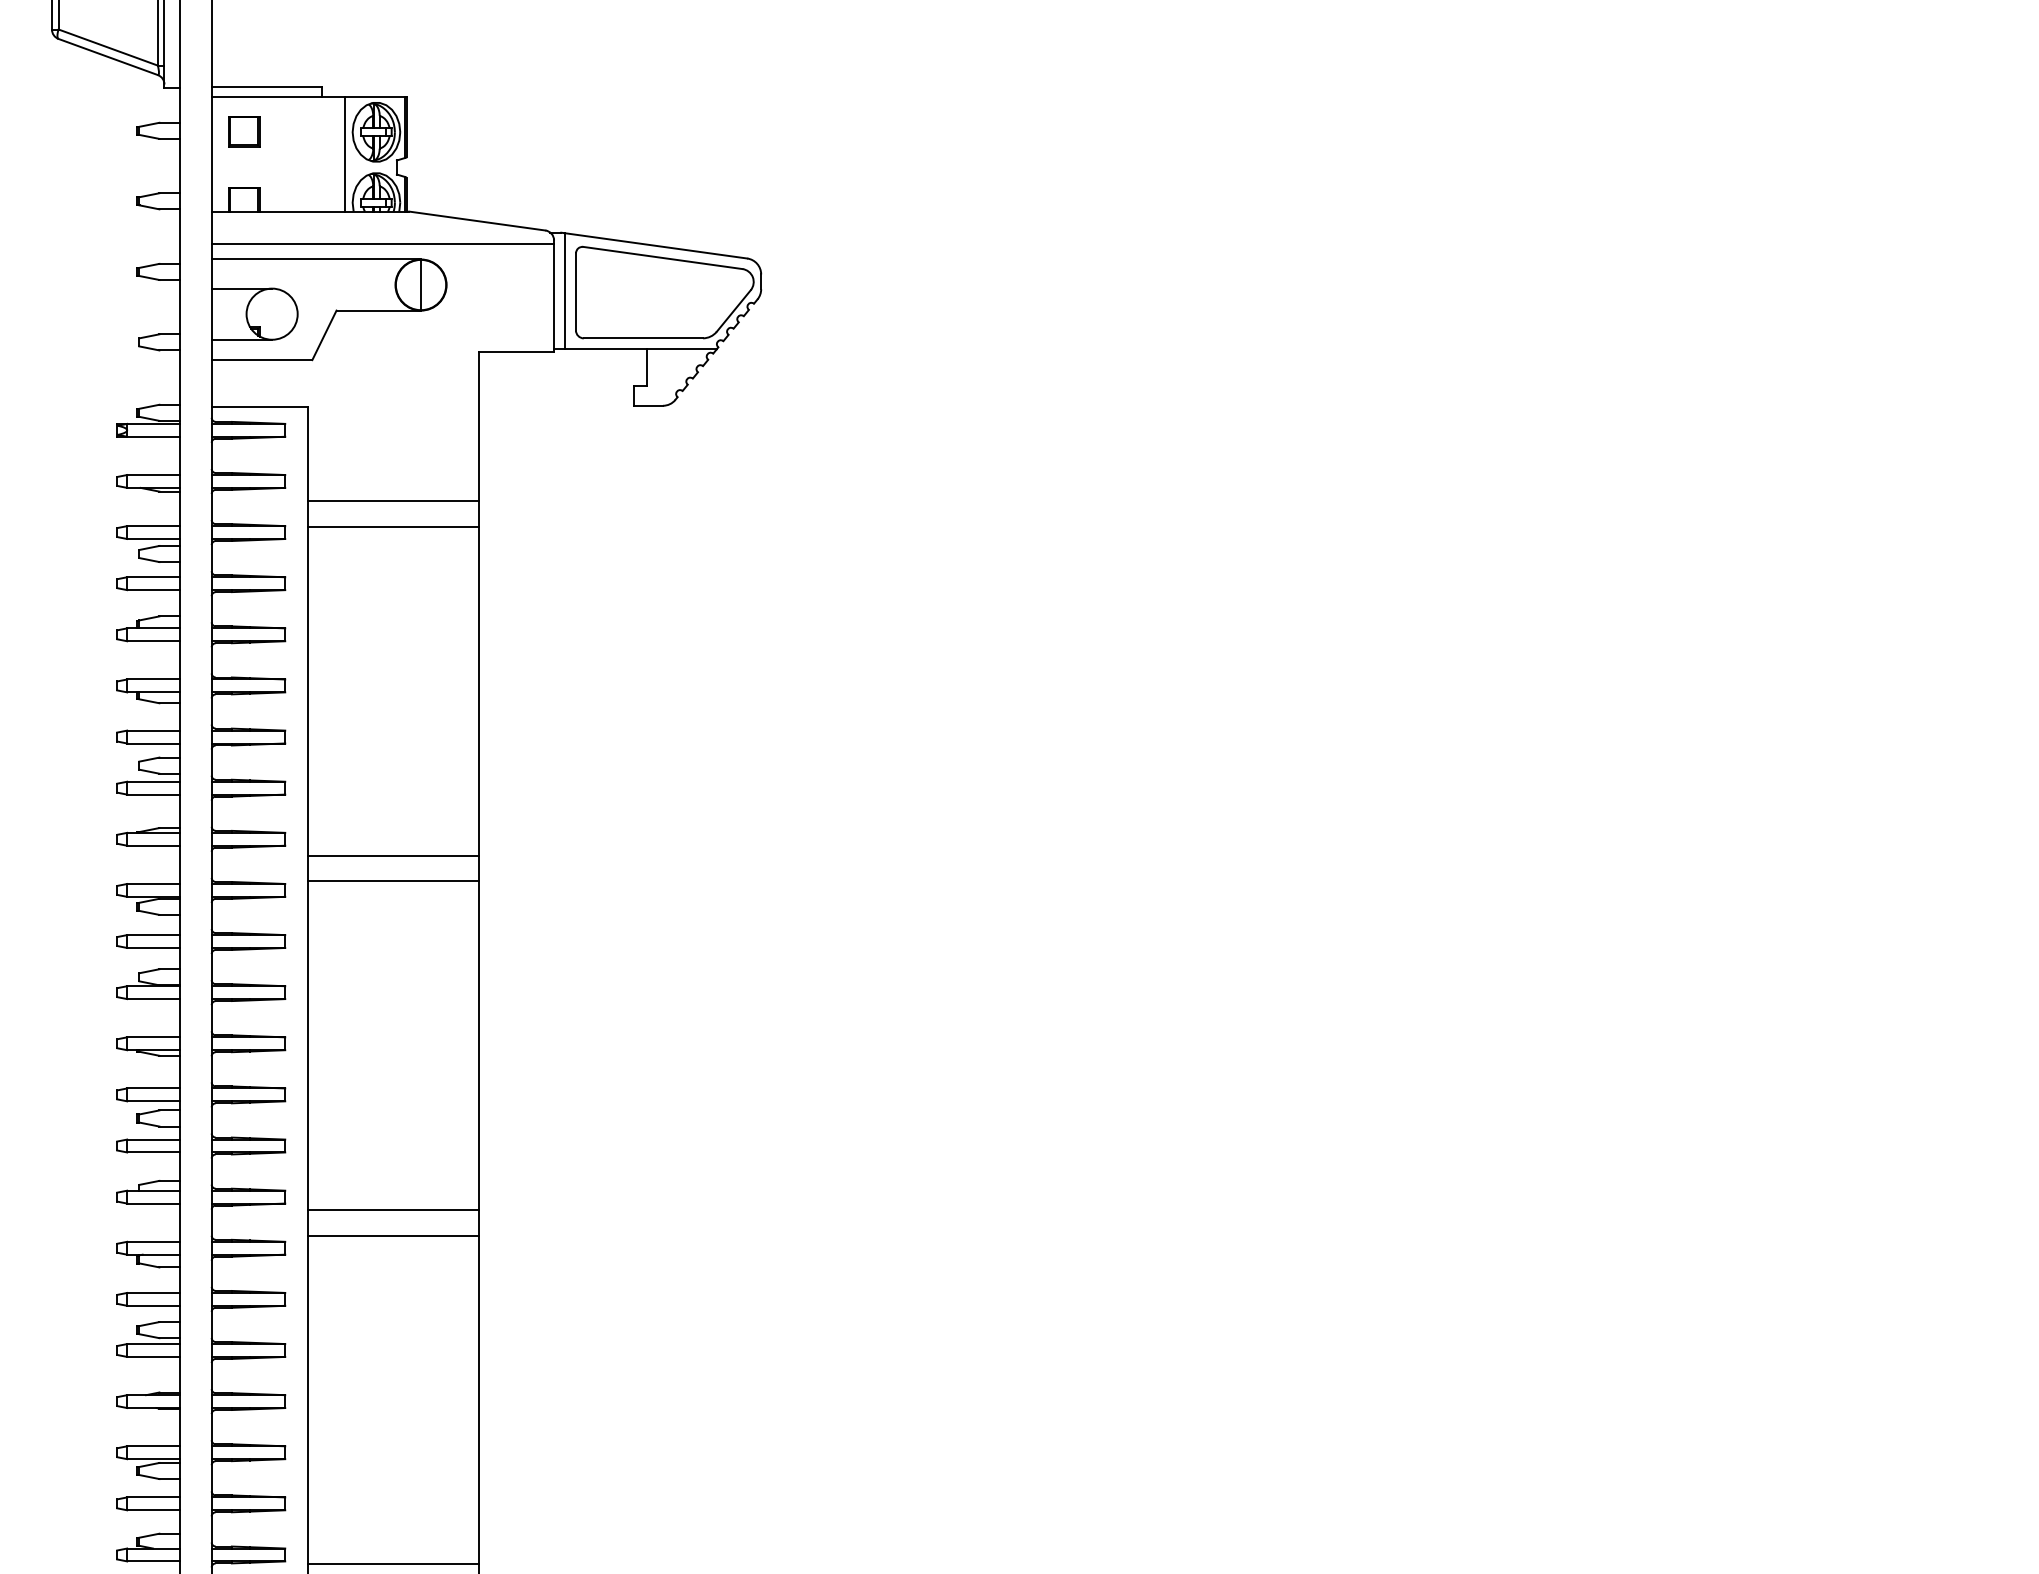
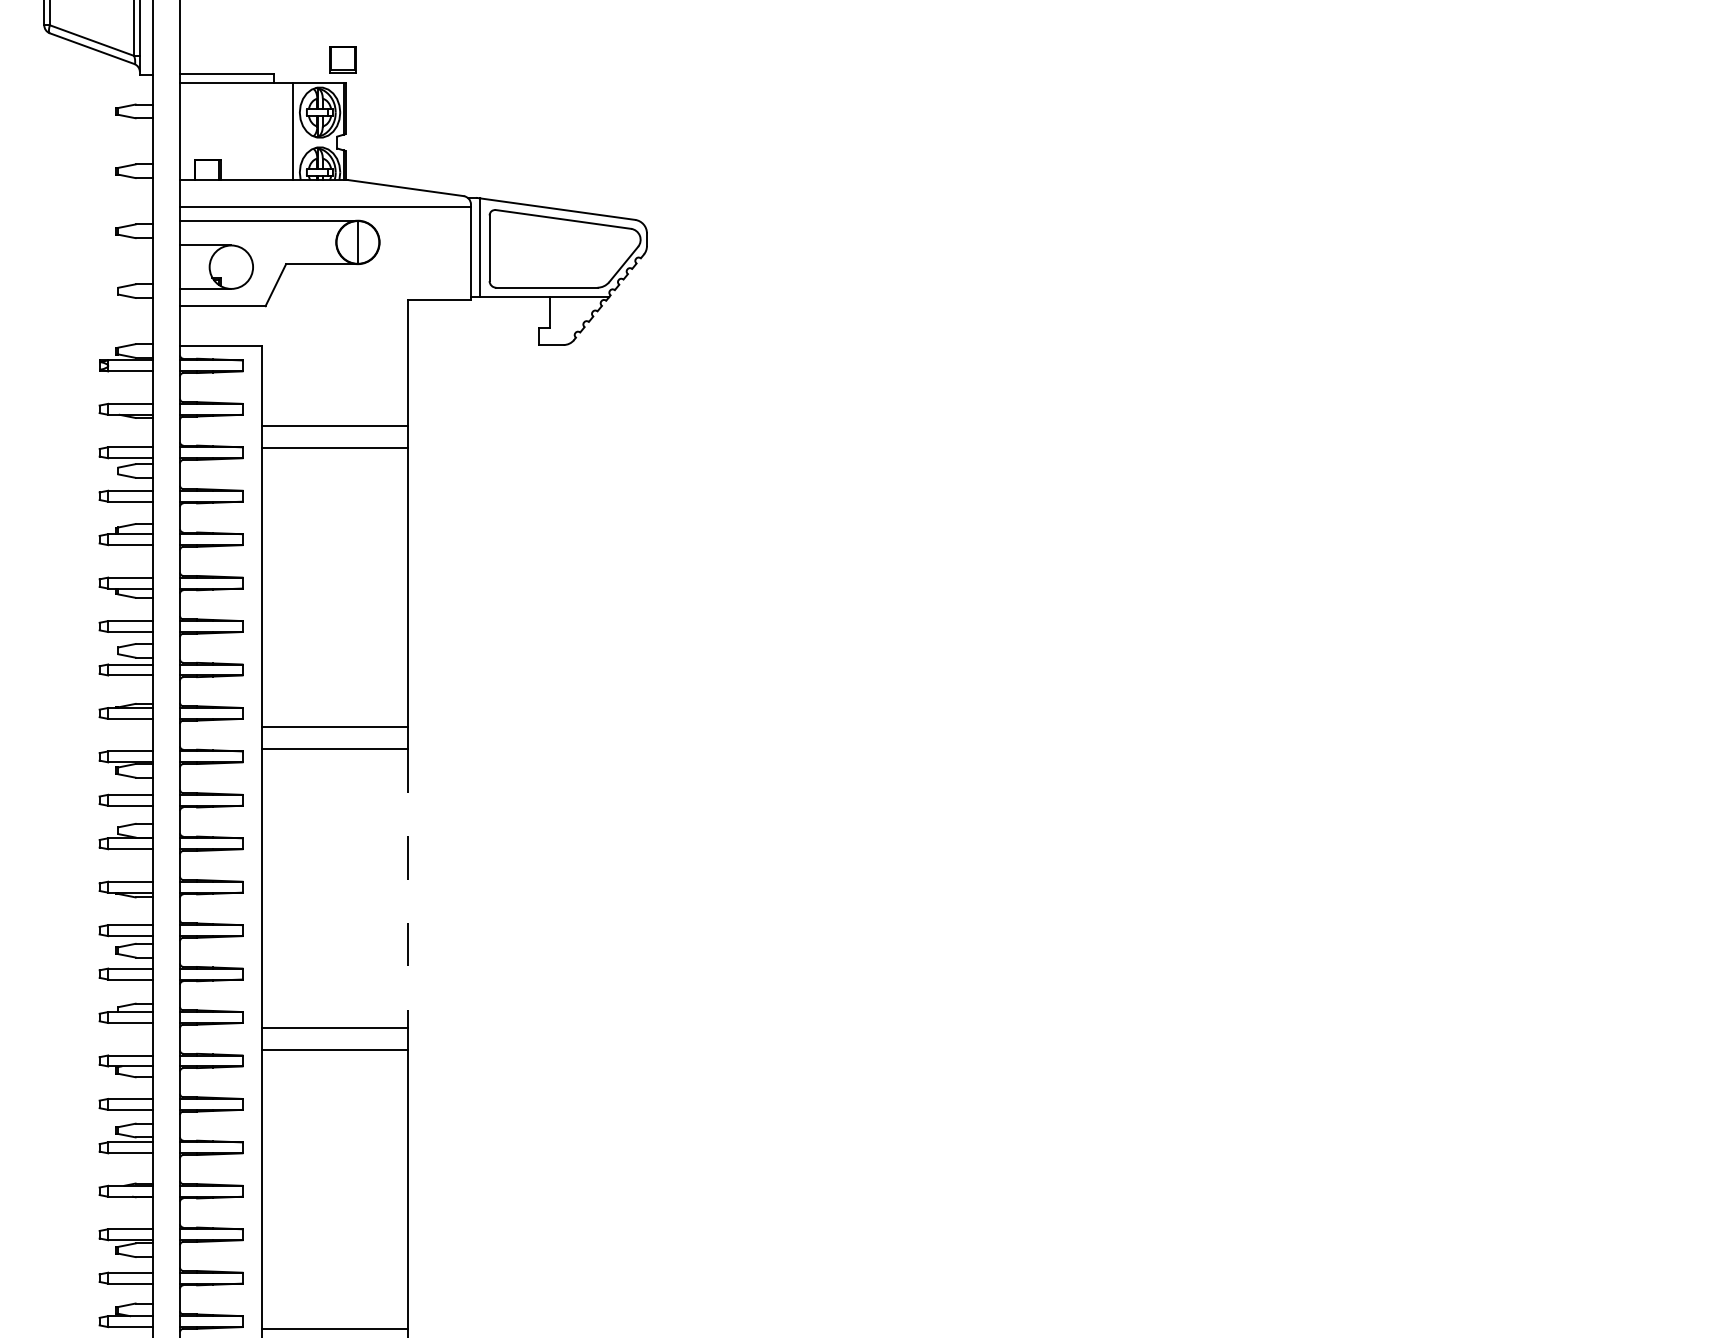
part: (244, 131) -> (343, 59), moved
line: (479, 1046) -> (407, 889), solid -> dashed

